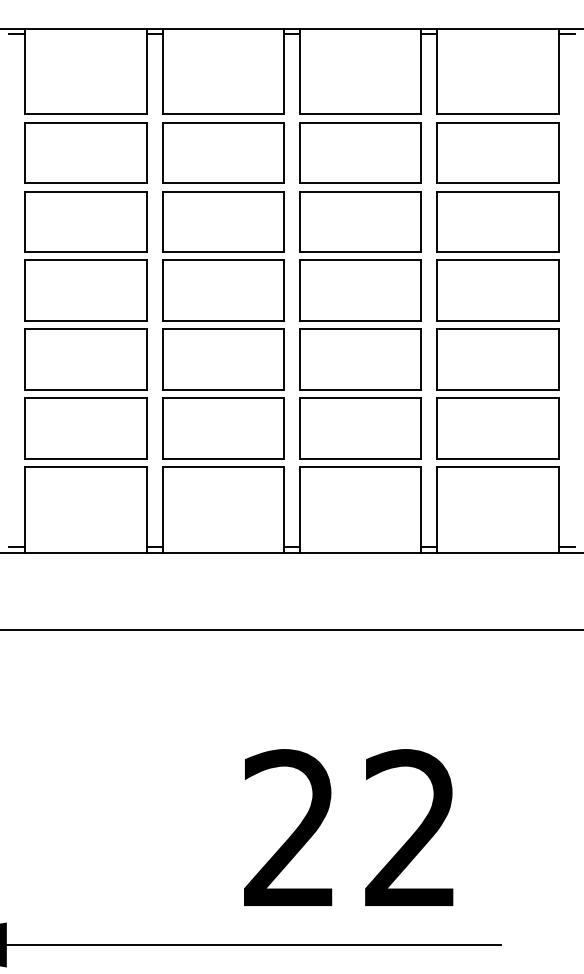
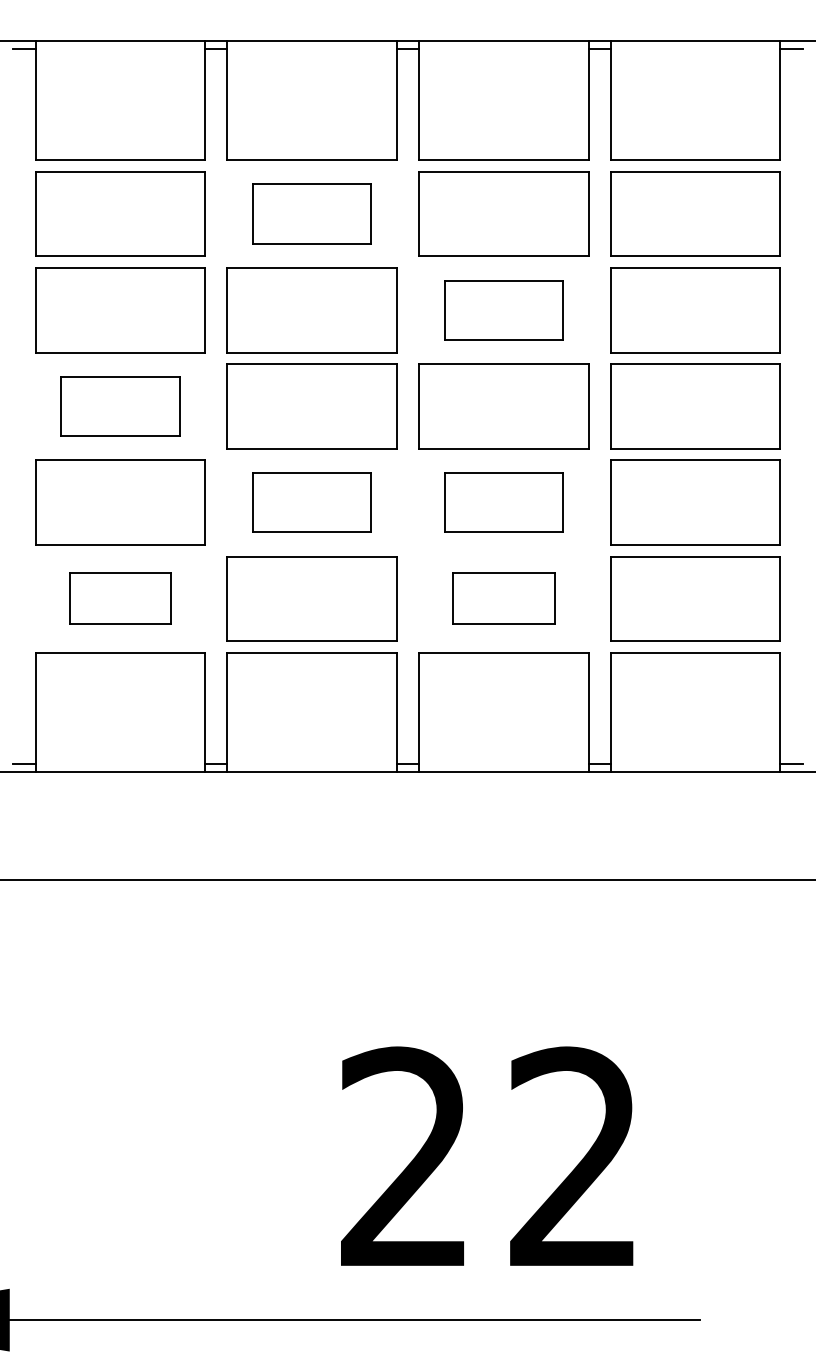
part: (222, 152) -> (311, 213), size x0.7
part: (360, 222) -> (503, 310), size x0.7
part: (86, 290) -> (120, 406), size x0.7
part: (222, 359) -> (311, 502), size x0.7
part: (360, 359) -> (503, 502), size x0.7
part: (86, 428) -> (120, 598), size x0.6
part: (360, 428) -> (503, 598), size x0.6

